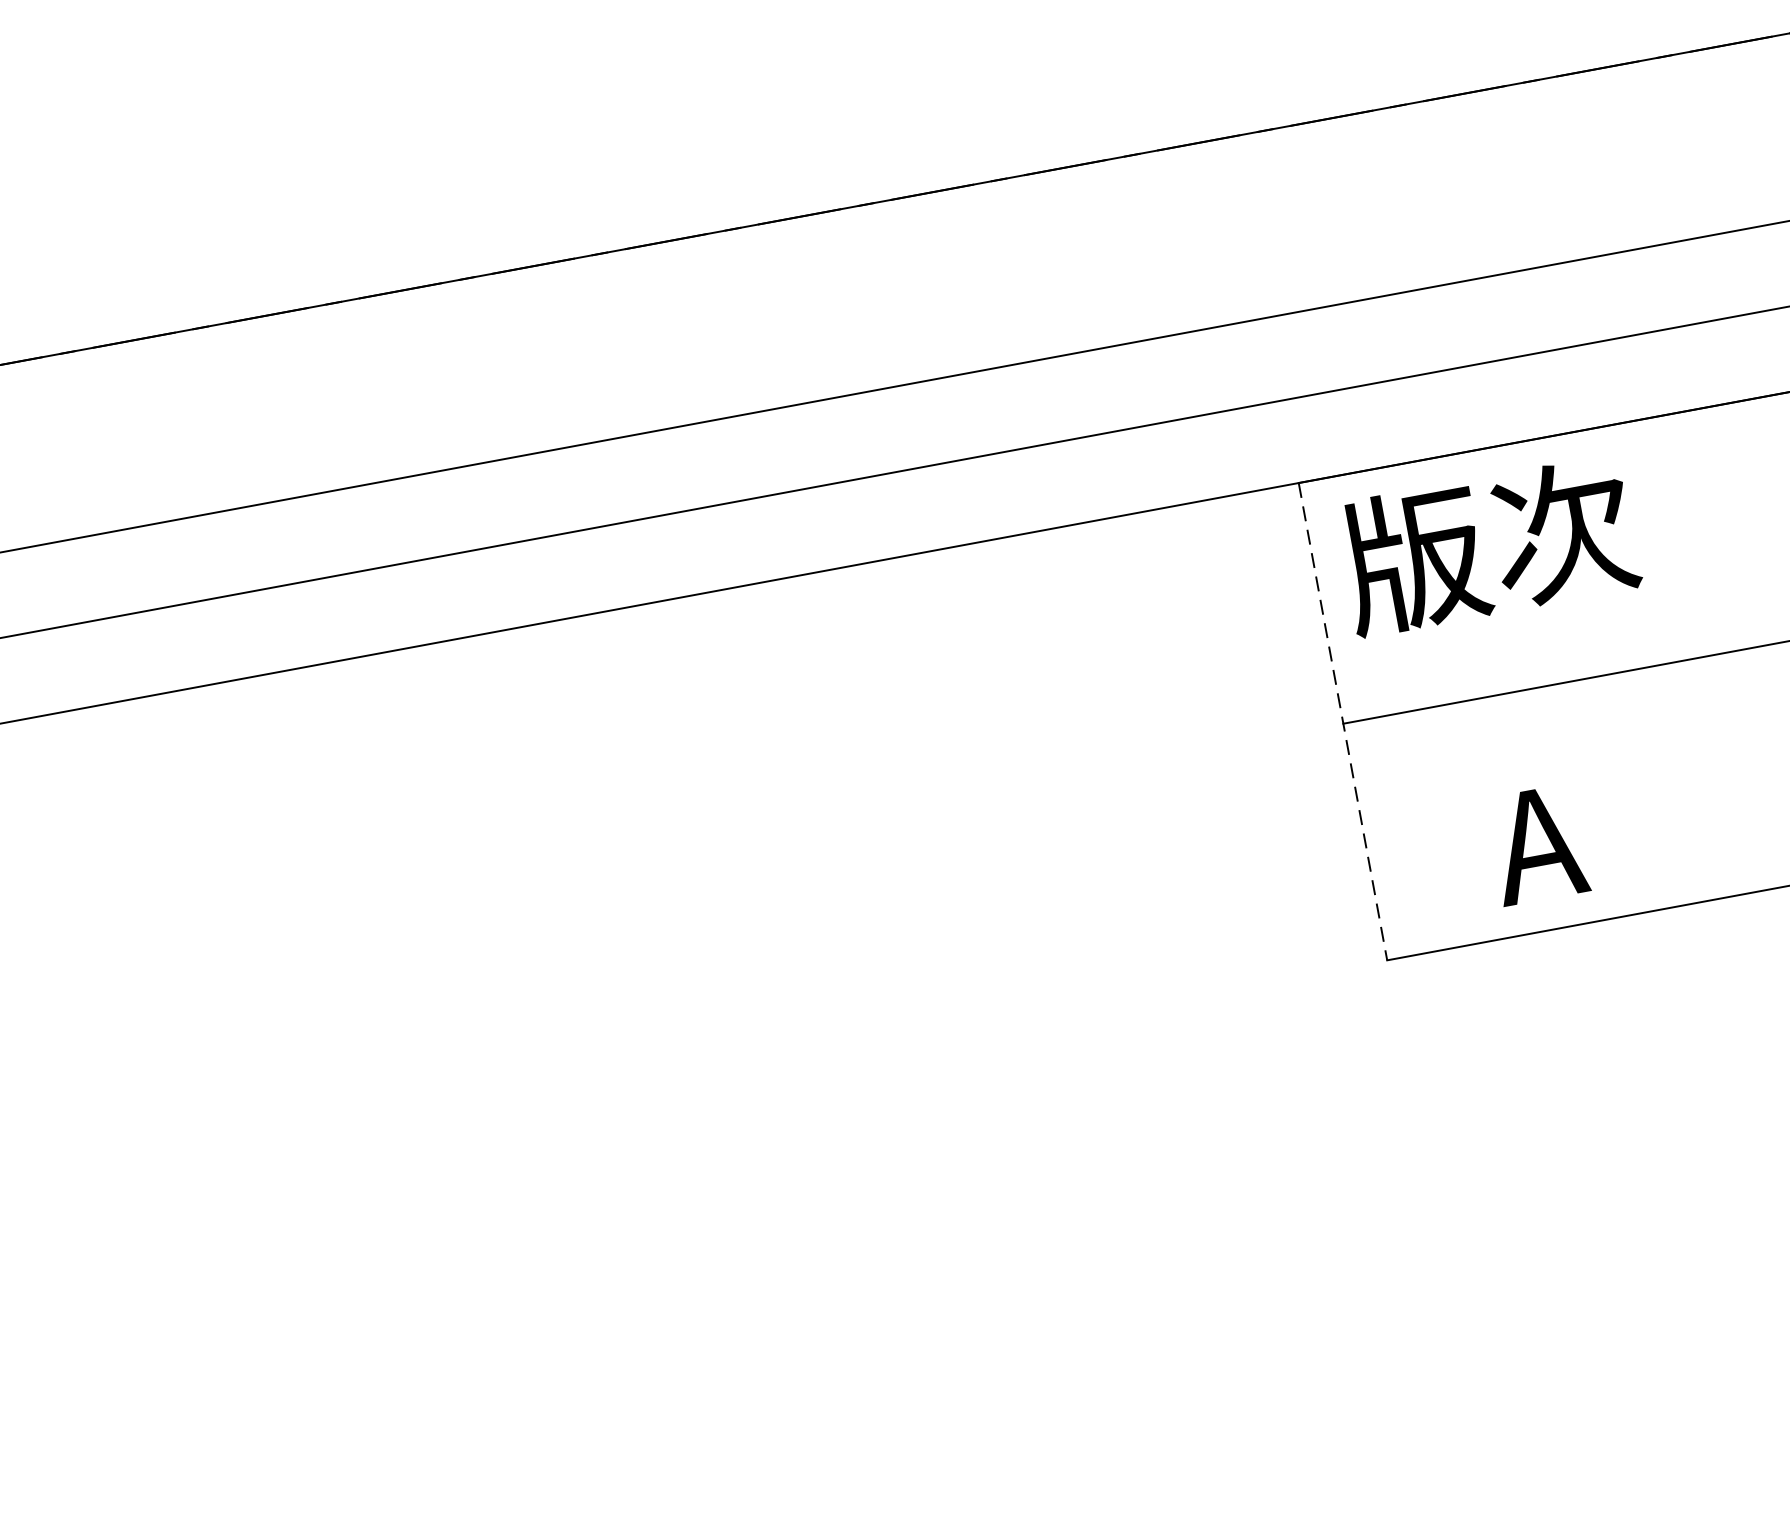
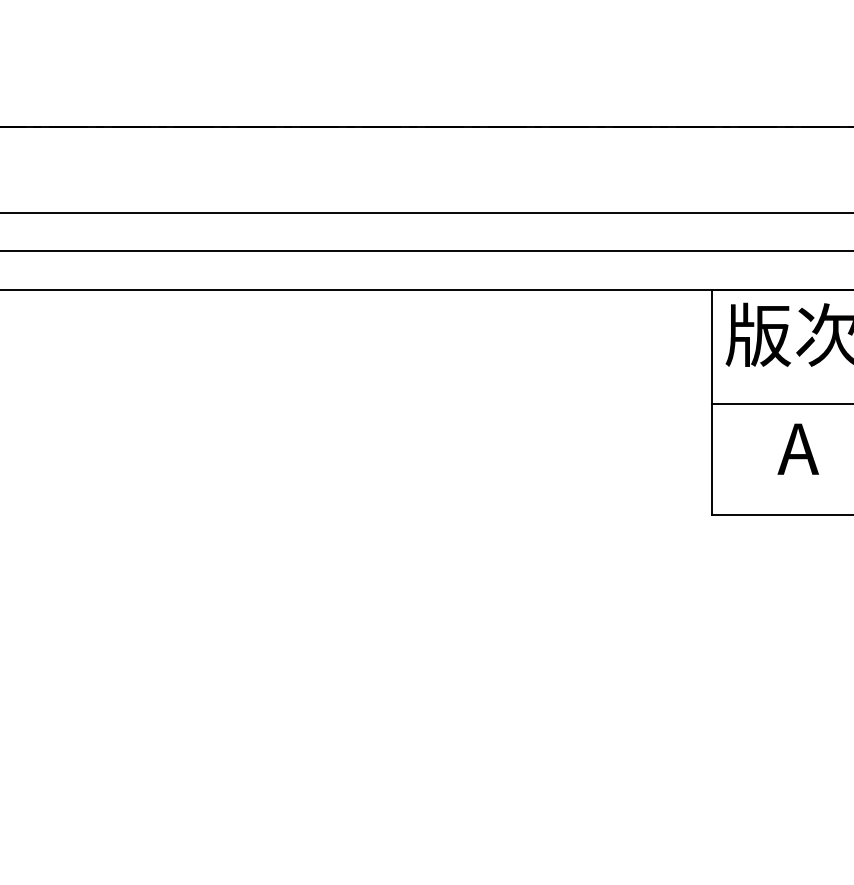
line: (1344, 723) -> (712, 403), dashed -> solid
text: (1535, 843) -> (797, 448), moved

